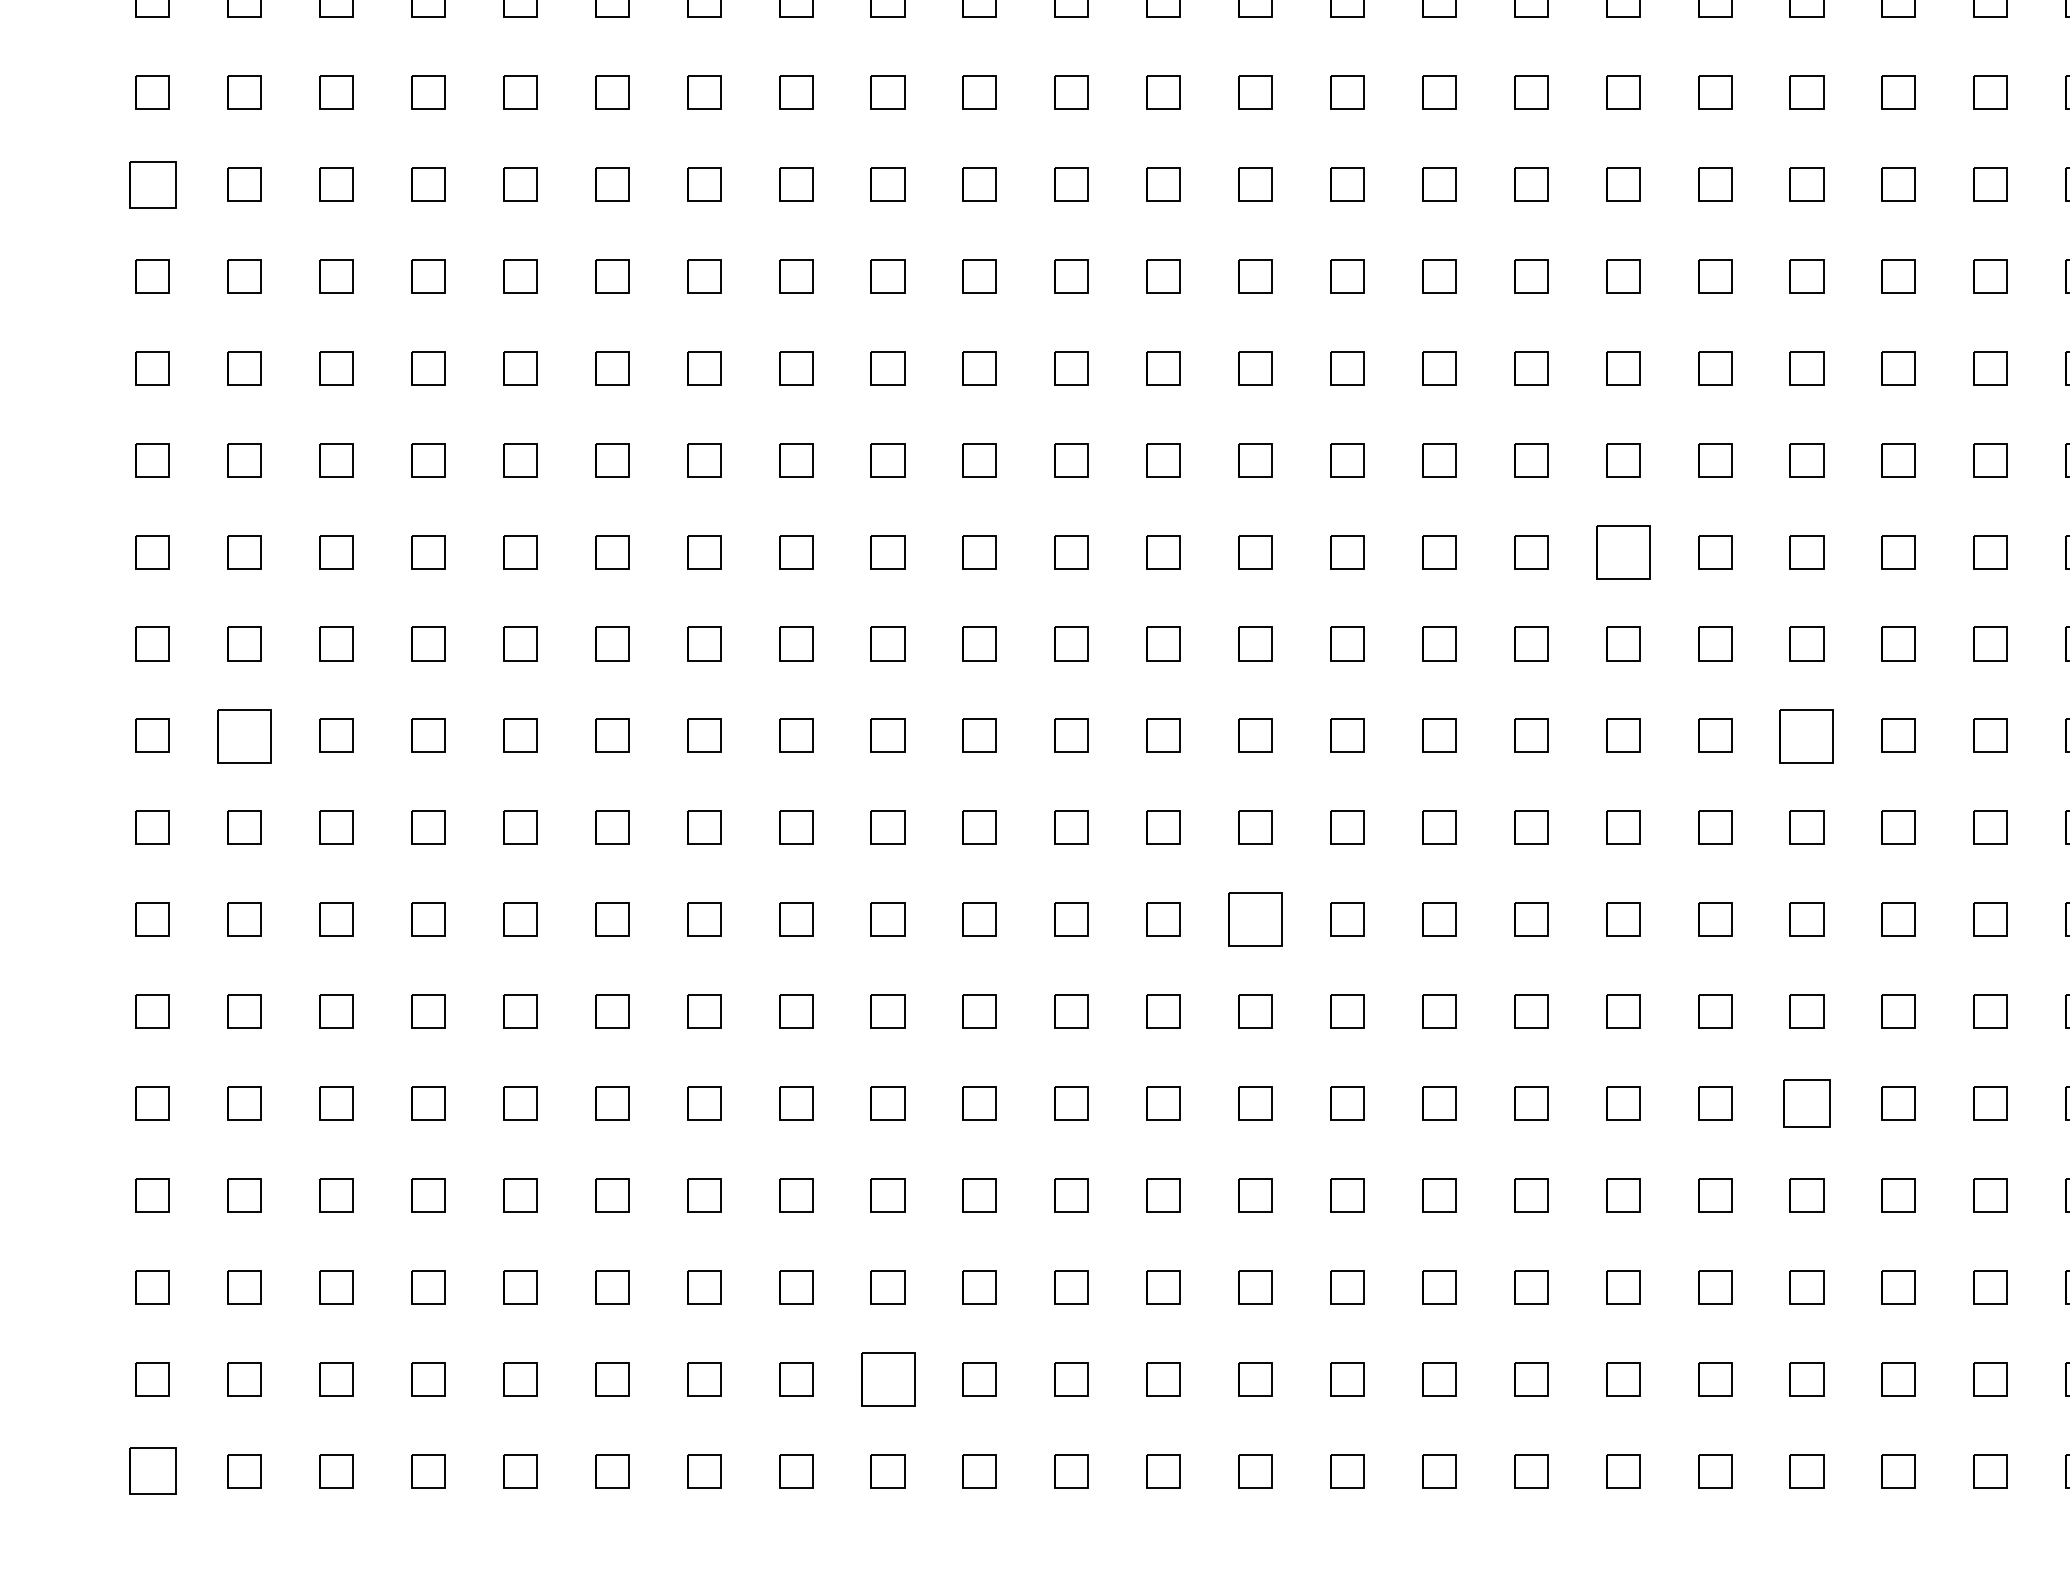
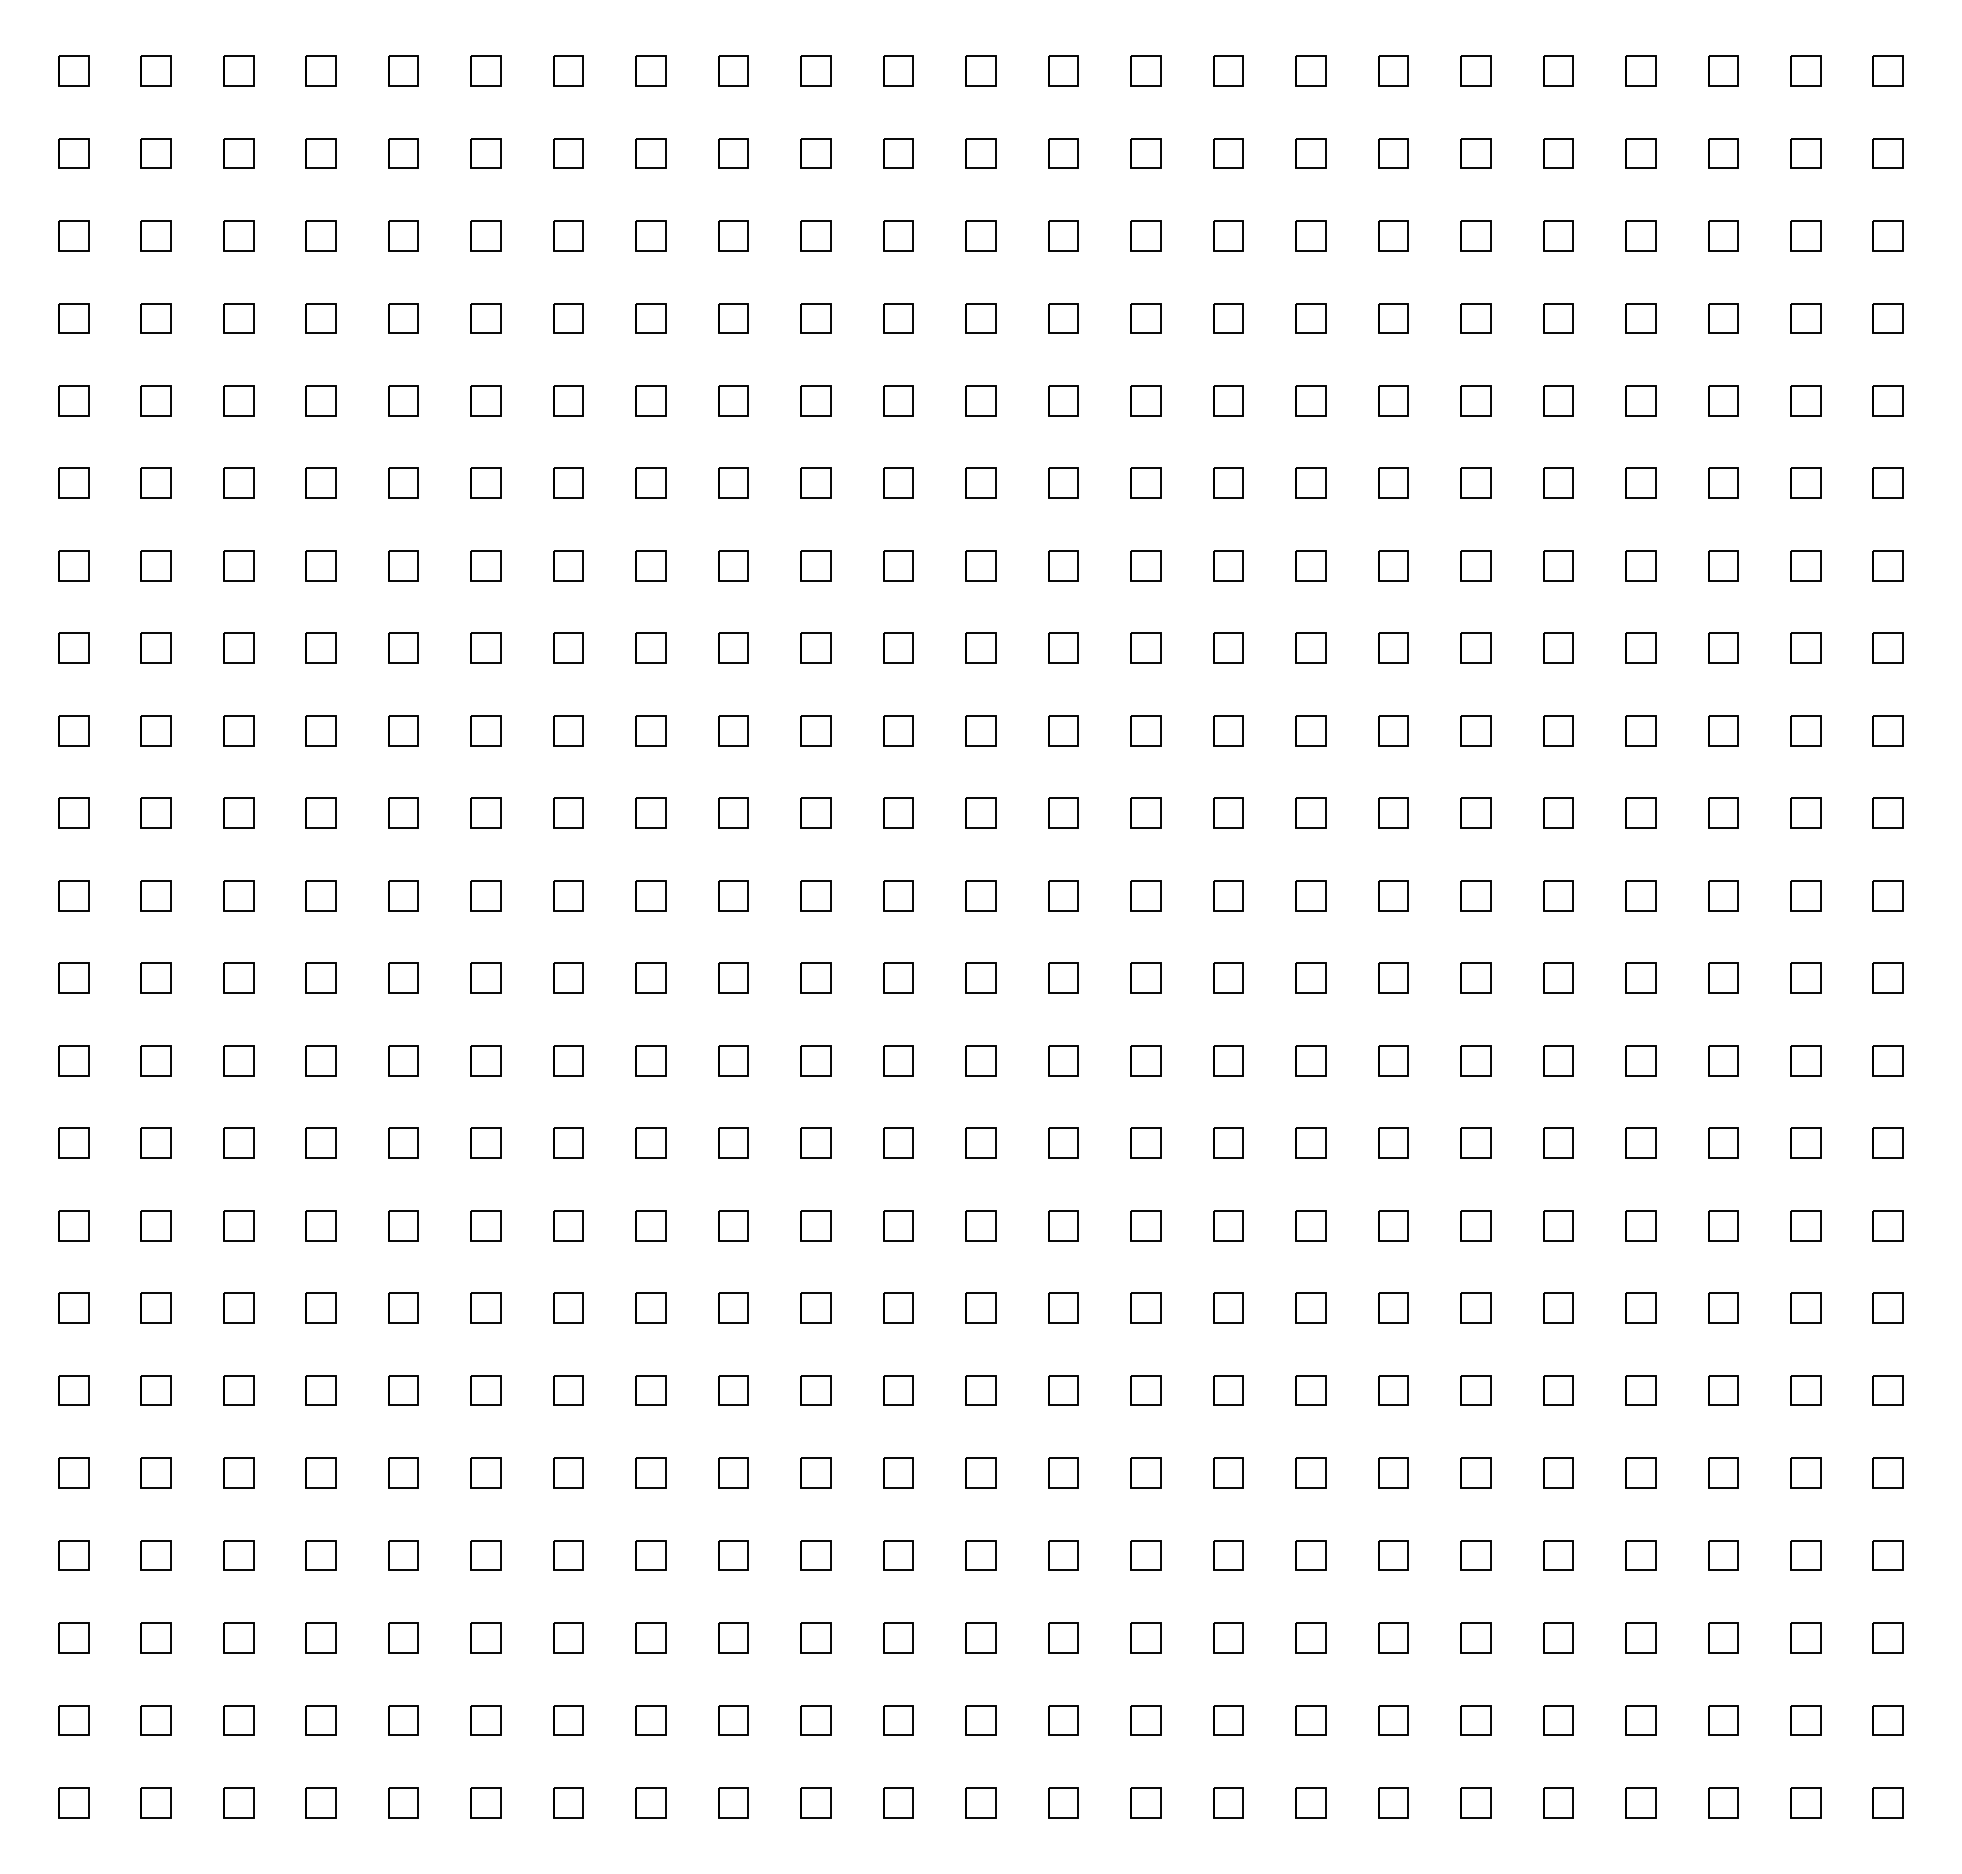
part: (152, 183) -> (73, 647), size x0.71
part: (1623, 551) -> (1393, 977), size x0.62
part: (243, 735) -> (155, 1142), size x0.62
part: (1807, 735) -> (1558, 1142), size x0.62
part: (1255, 919) -> (1063, 1307), size x0.62
part: (1807, 1102) -> (1558, 1472), size x0.71
part: (887, 1379) -> (733, 1720), size x0.62
part: (152, 1470) -> (73, 1802), size x0.71

